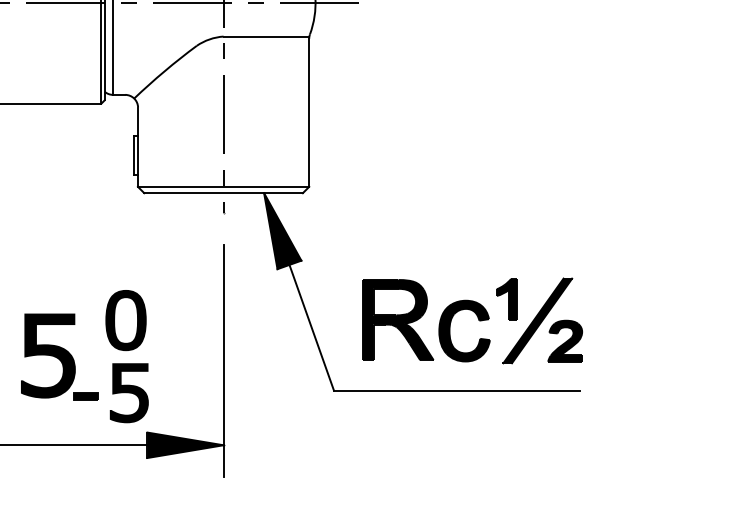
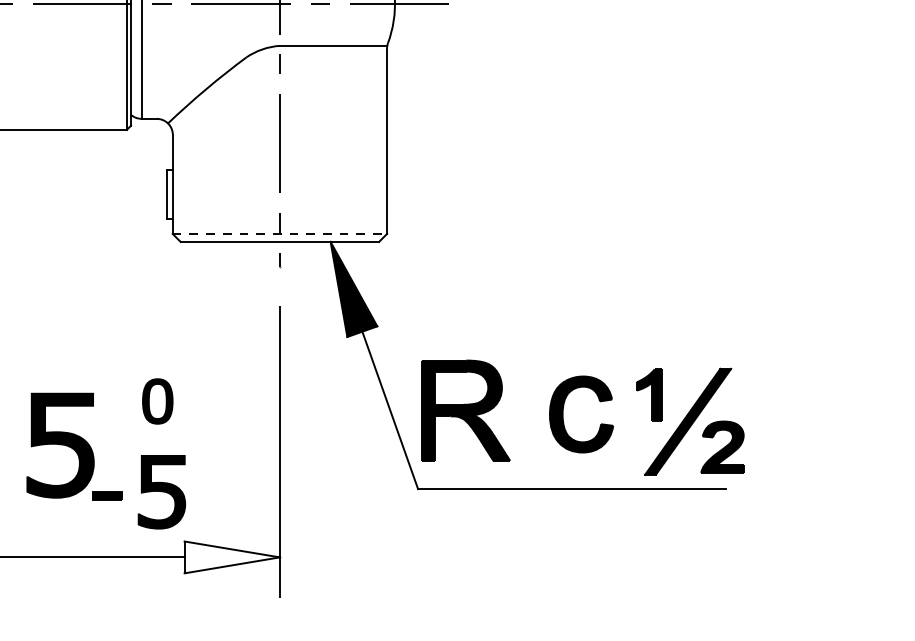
line: (223, 186) -> (279, 233), solid -> dashed
part: (398, 319) -> (466, 409), moved
part: (125, 320) -> (157, 401), size x0.6
part: (539, 320) -> (690, 421), moved
fill: (185, 445) -> (232, 557), removed

